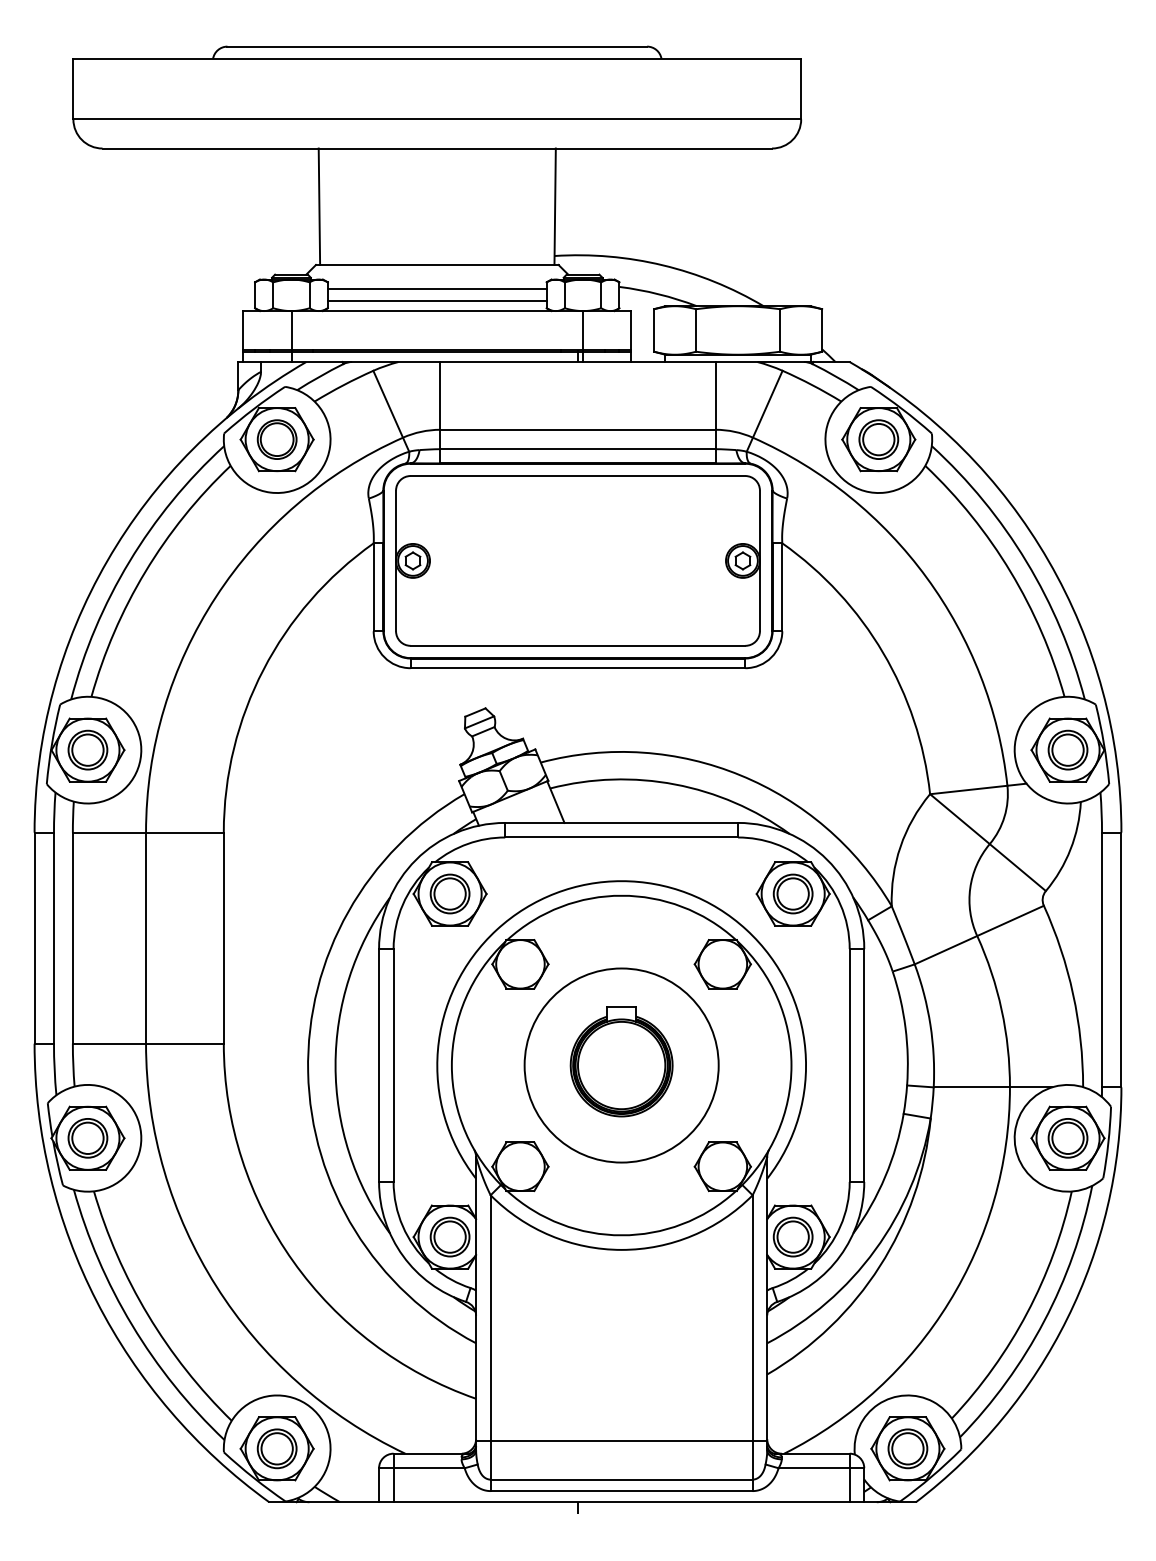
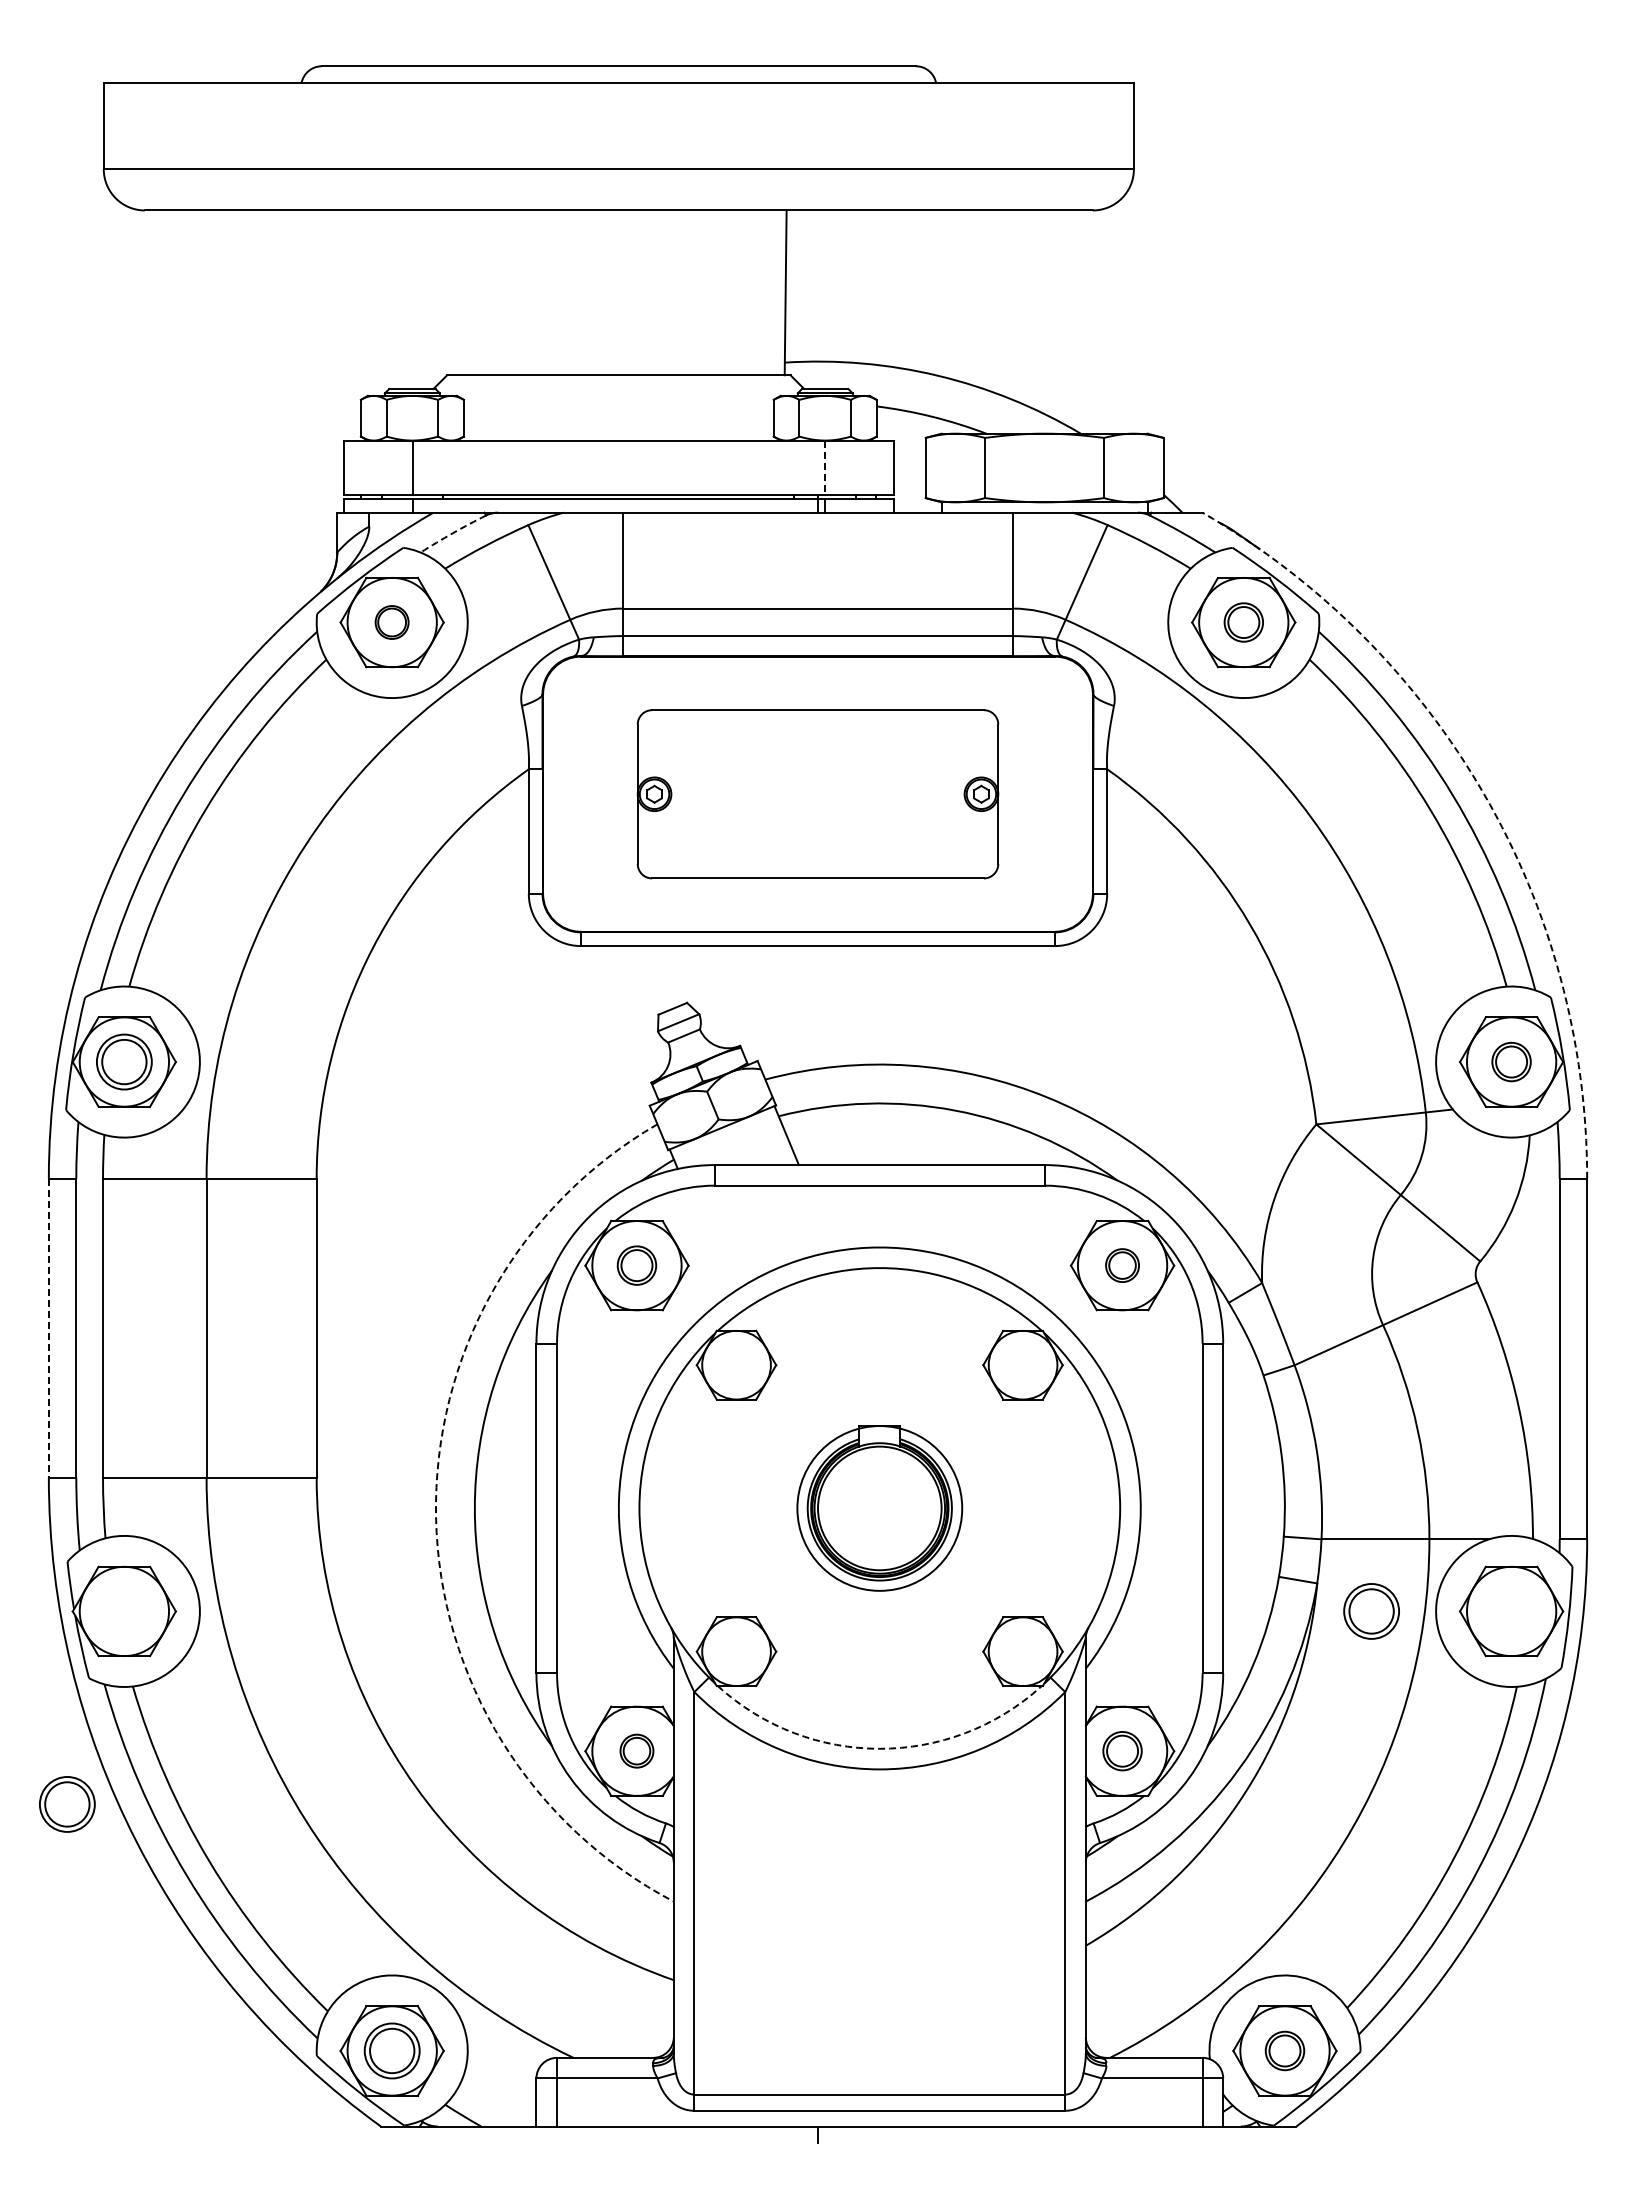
line: (319, 206) -> (452, 292), removed
line: (437, 289) -> (618, 409), removed
line: (437, 301) -> (618, 426), removed
line: (582, 330) -> (824, 468), solid -> dashed
arc: (319, 376) -> (452, 533), solid -> dashed
part: (276, 439) -> (391, 622), size x0.6
part: (878, 439) -> (1243, 622), size x0.7
part: (577, 561) -> (817, 794), size x0.7
arc: (1048, 561) -> (1484, 794), solid -> dashed
part: (1067, 749) -> (1511, 1061), size x0.7
part: (449, 893) -> (636, 1265), size x0.7
part: (793, 893) -> (1122, 1265), size x0.6
line: (34, 938) -> (48, 1328), solid -> dashed
circle: (621, 1065) -> (879, 1508), size x0.6
arc: (308, 1071) -> (436, 1517), solid -> dashed
part: (88, 1138) -> (67, 1804), moved
part: (1067, 1138) -> (1371, 1611), moved
arc: (621, 1235) -> (879, 1748), solid -> dashed
part: (449, 1236) -> (636, 1750), size x0.6
part: (793, 1236) -> (1122, 1750), size x0.7
line: (621, 1441) -> (879, 2040), removed
part: (907, 1448) -> (1284, 2050), size x0.7

